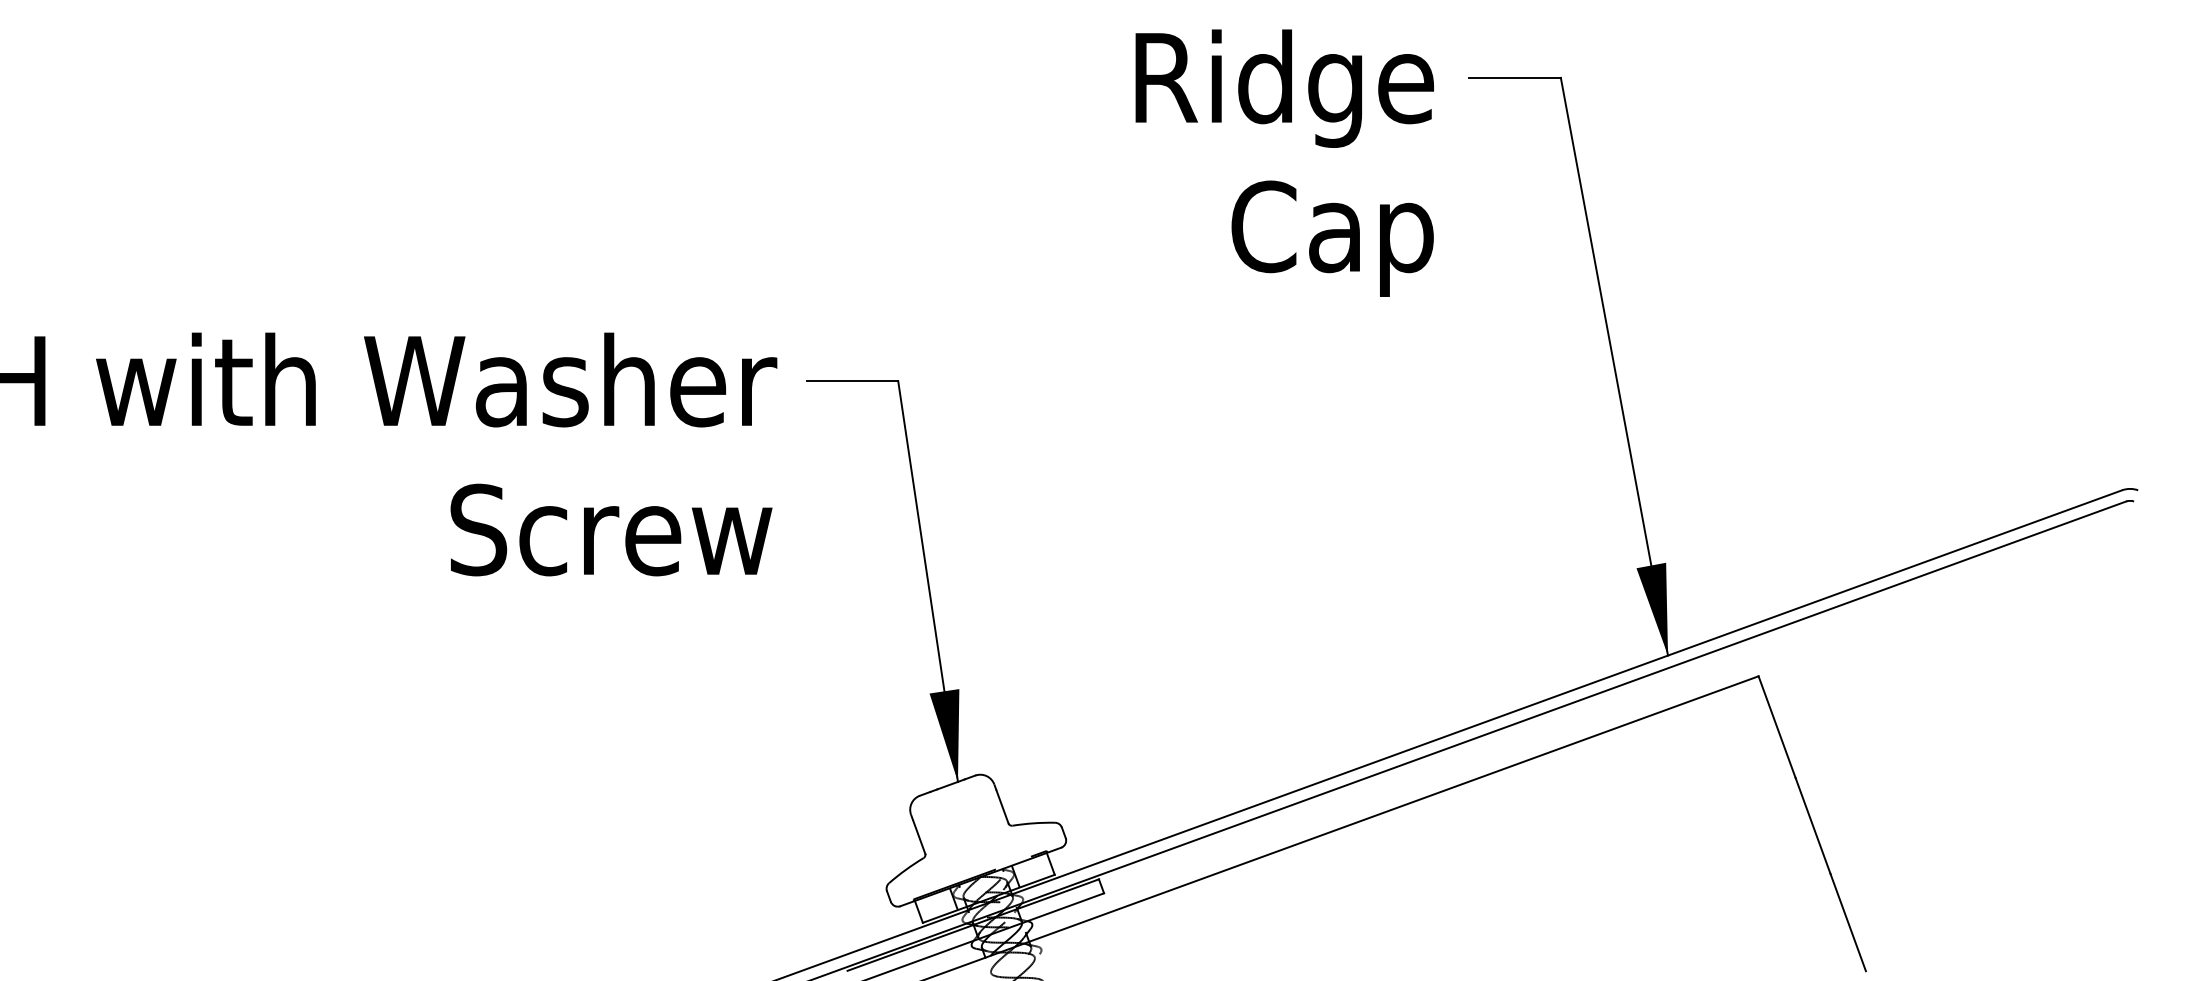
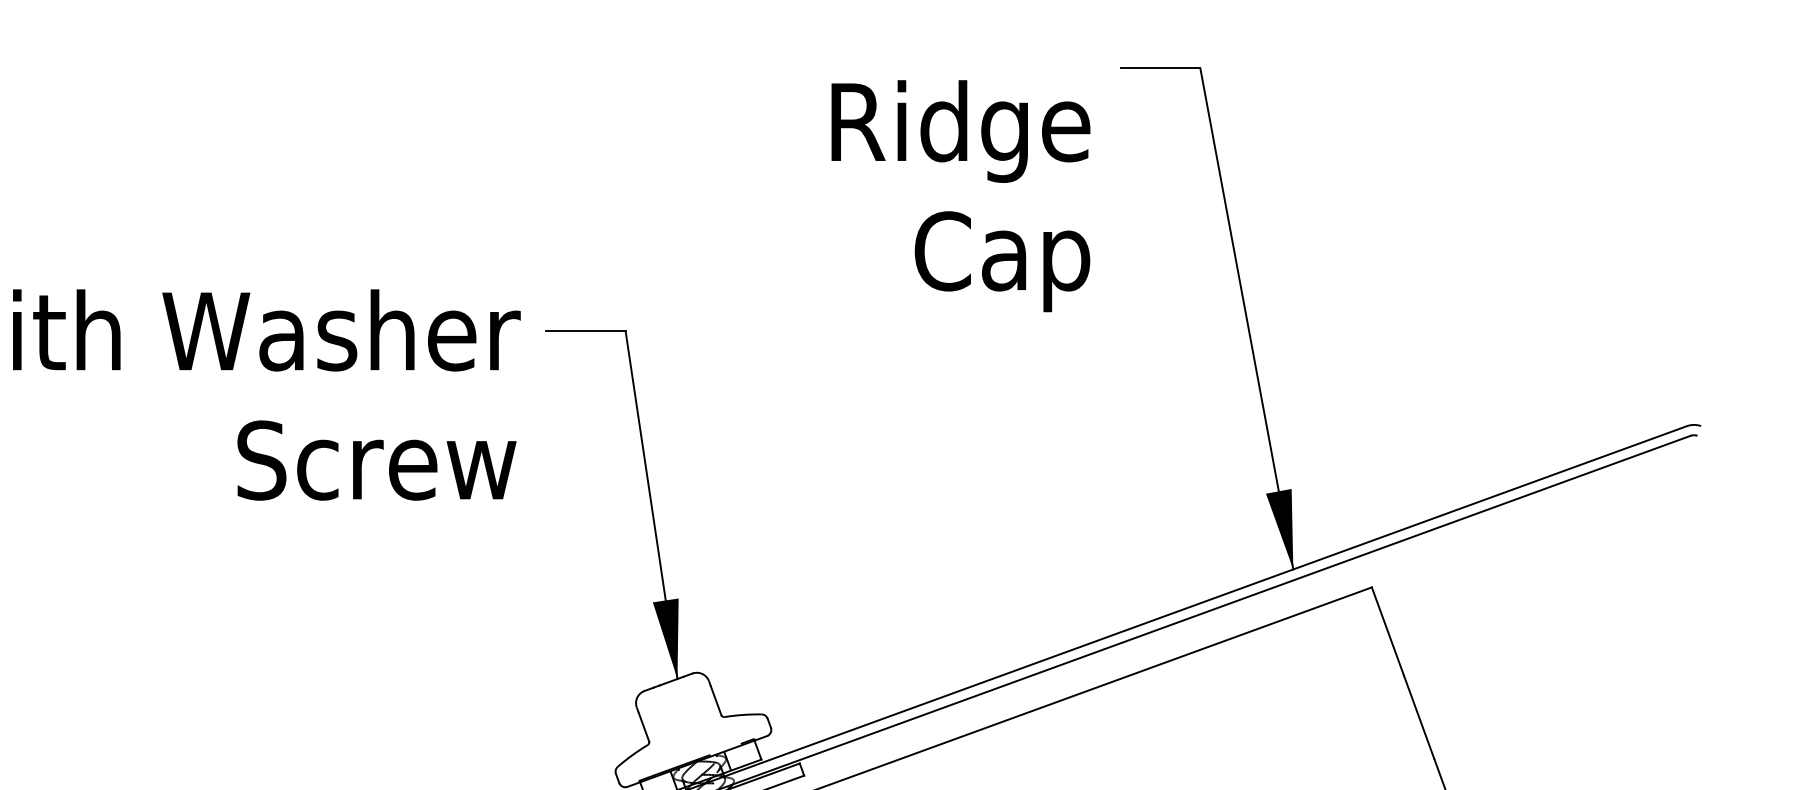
text: (1284, 162) -> (960, 195), moved

